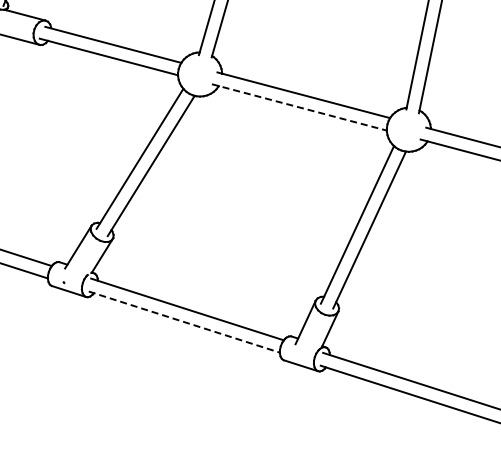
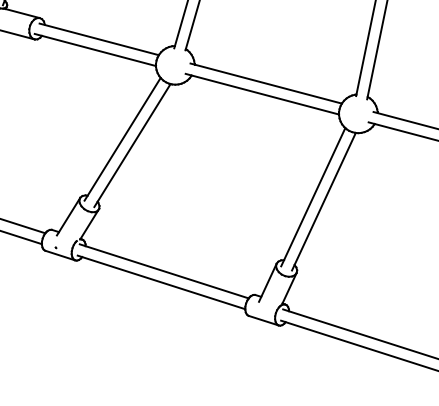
line: (299, 107) -> (262, 94), dashed -> solid
line: (184, 322) -> (161, 282), dashed -> solid

